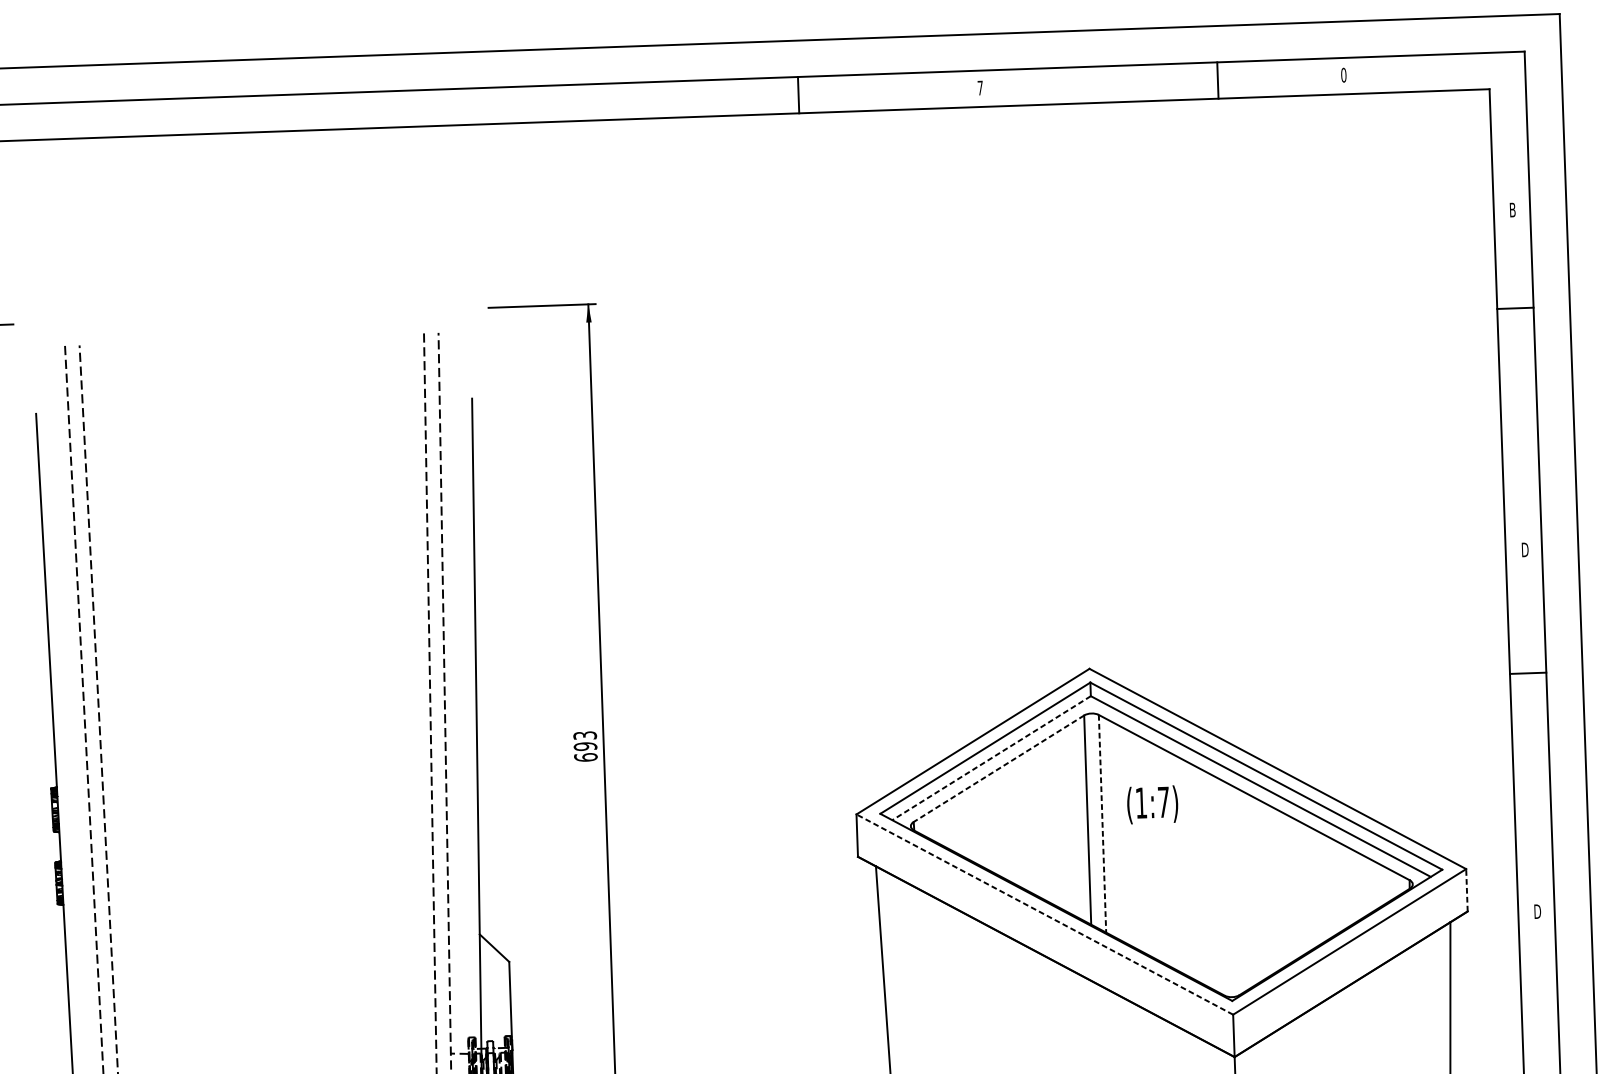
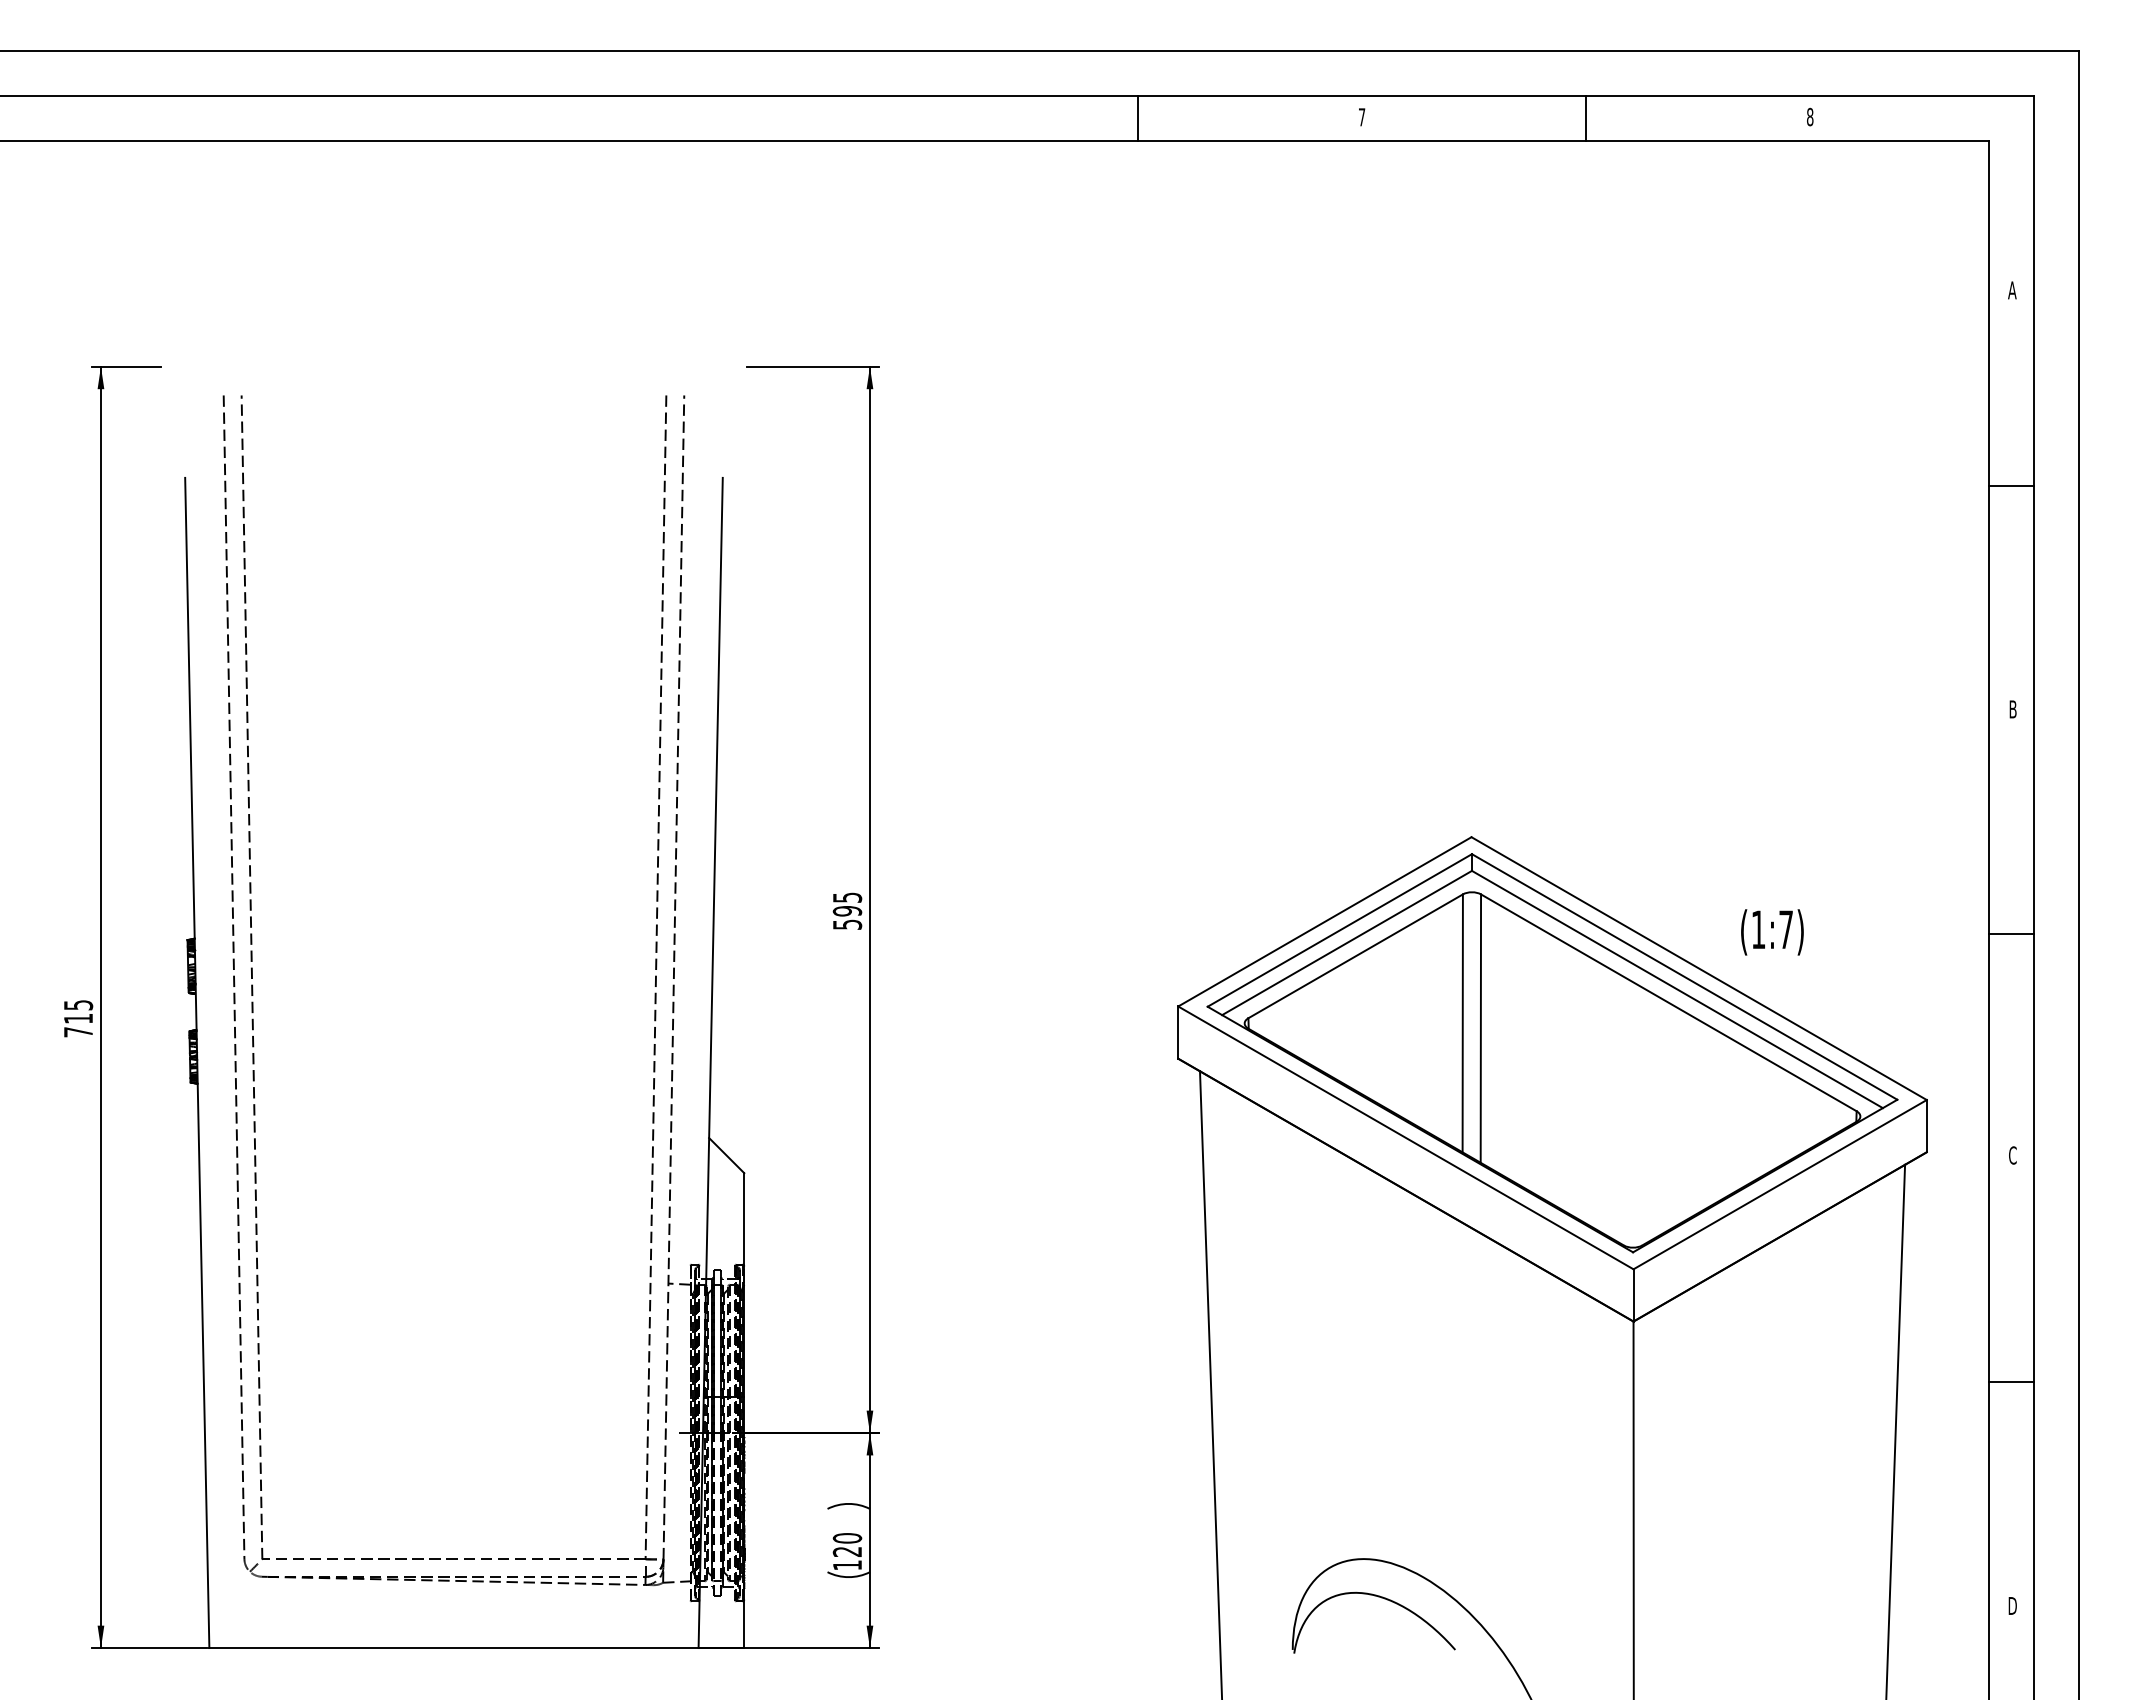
text: (1343, 74) -> (1809, 116), 0 -> 8
line: (1217, 79) -> (1585, 117), moved
text: (1512, 210) -> (2012, 290), B -> A
line: (1515, 308) -> (2011, 485), moved
text: (1525, 549) -> (2013, 709), D -> B
line: (1528, 673) -> (2011, 933), moved
text: (585, 745) -> (847, 910), 693 -> 595
line: (991, 758) -> (1346, 943), dashed -> solid
line: (998, 768) -> (1355, 956), dashed -> solid
text: (1152, 804) -> (1772, 932), moved
line: (1102, 824) -> (1480, 1029), dashed -> solid
line: (1466, 889) -> (1926, 1125), dashed -> solid
text: (1538, 911) -> (2013, 1155), D -> C
line: (1044, 914) -> (1405, 1137), dashed -> solid

